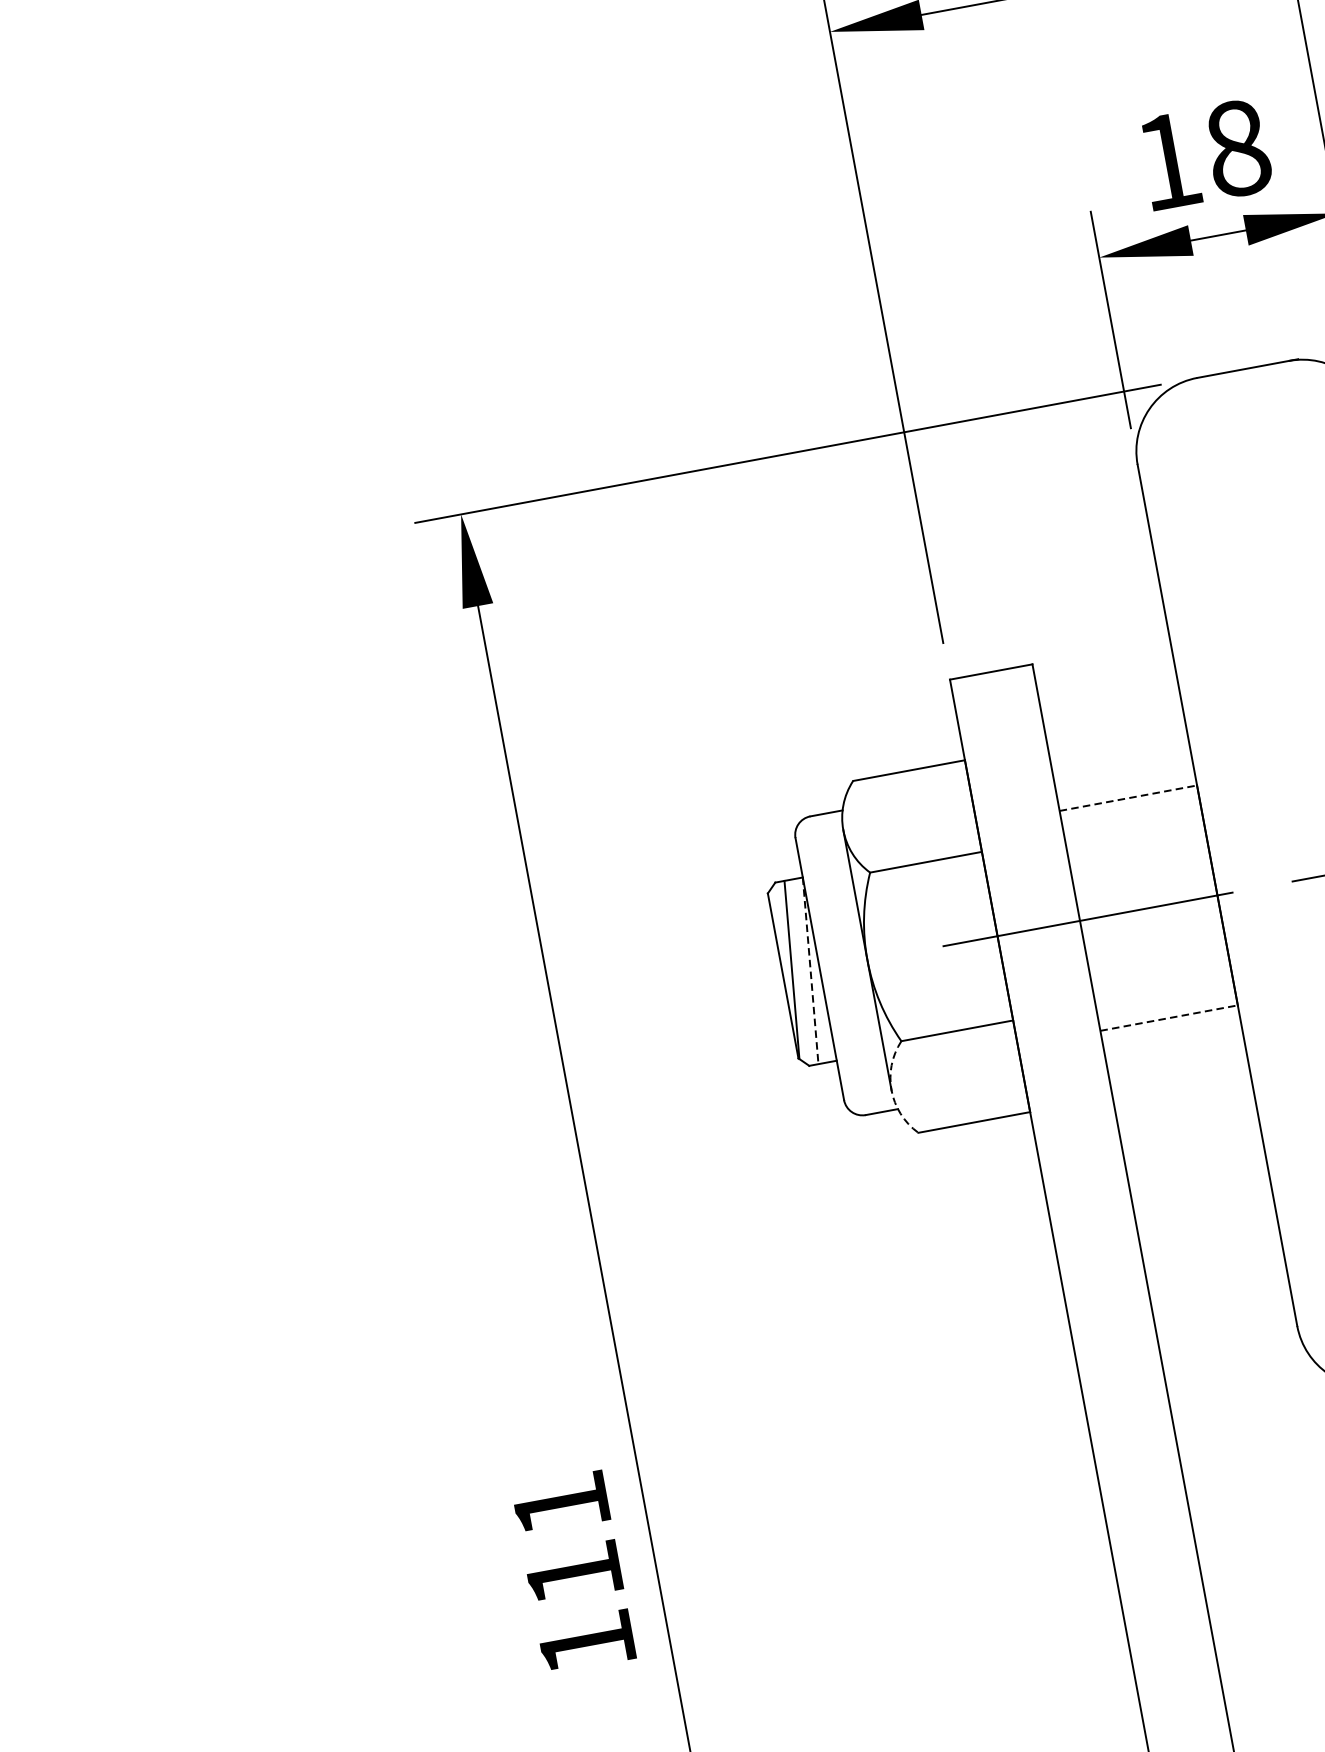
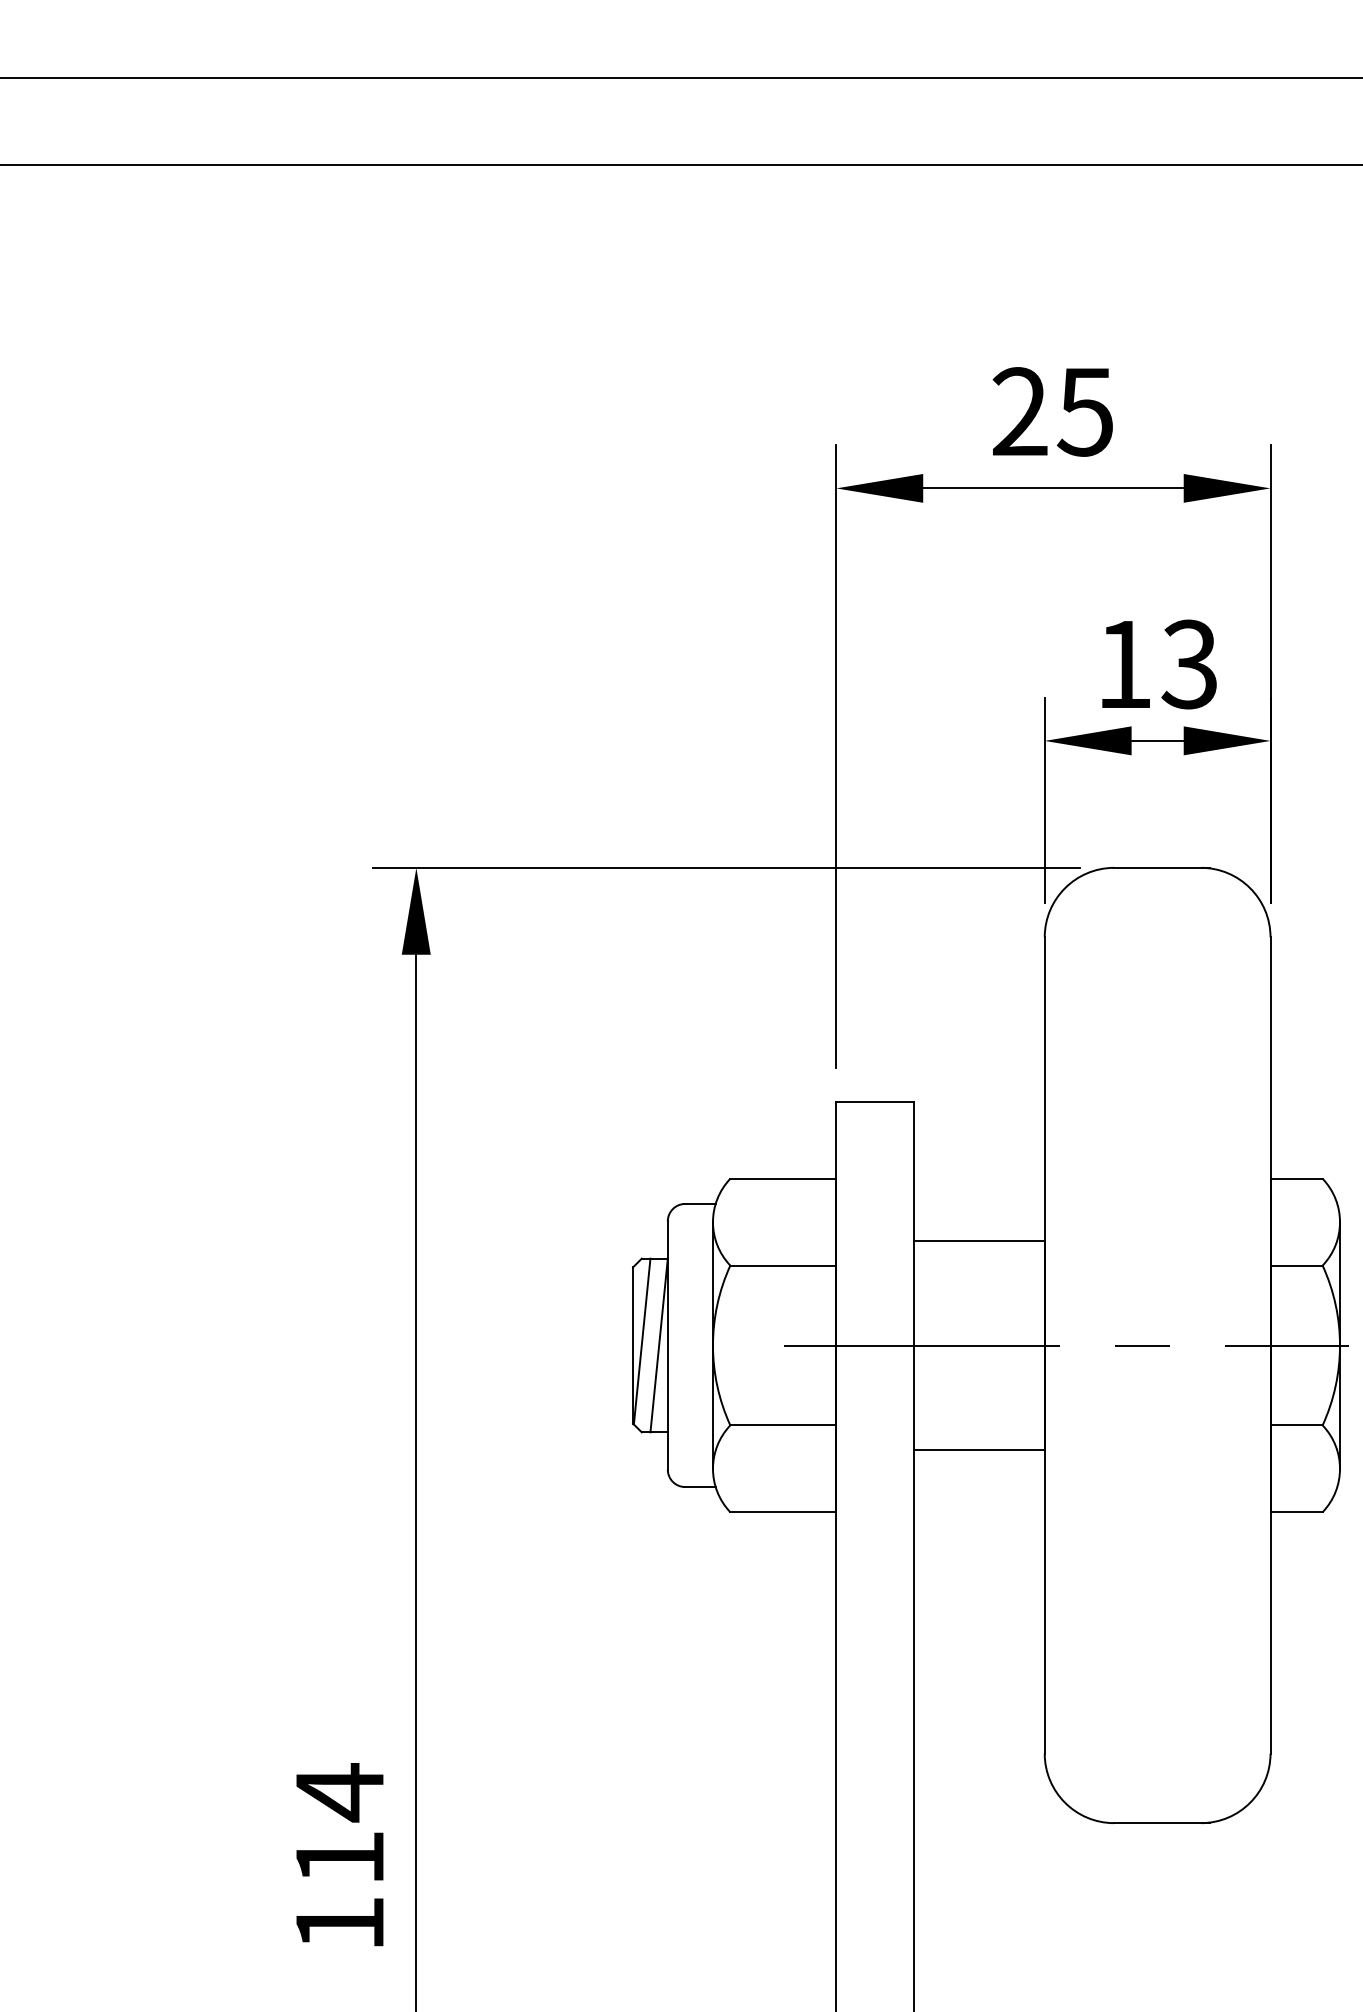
text: (1237, 148) -> (1189, 664), 18 -> 13
line: (1129, 798) -> (980, 1241), dashed -> solid
line: (811, 971) -> (659, 1346), dashed -> solid
line: (1170, 1017) -> (980, 1449), dashed -> solid
arc: (890, 1090) -> (712, 1468), dashed -> solid
text: (560, 1504) -> (339, 1792), 111 -> 114

